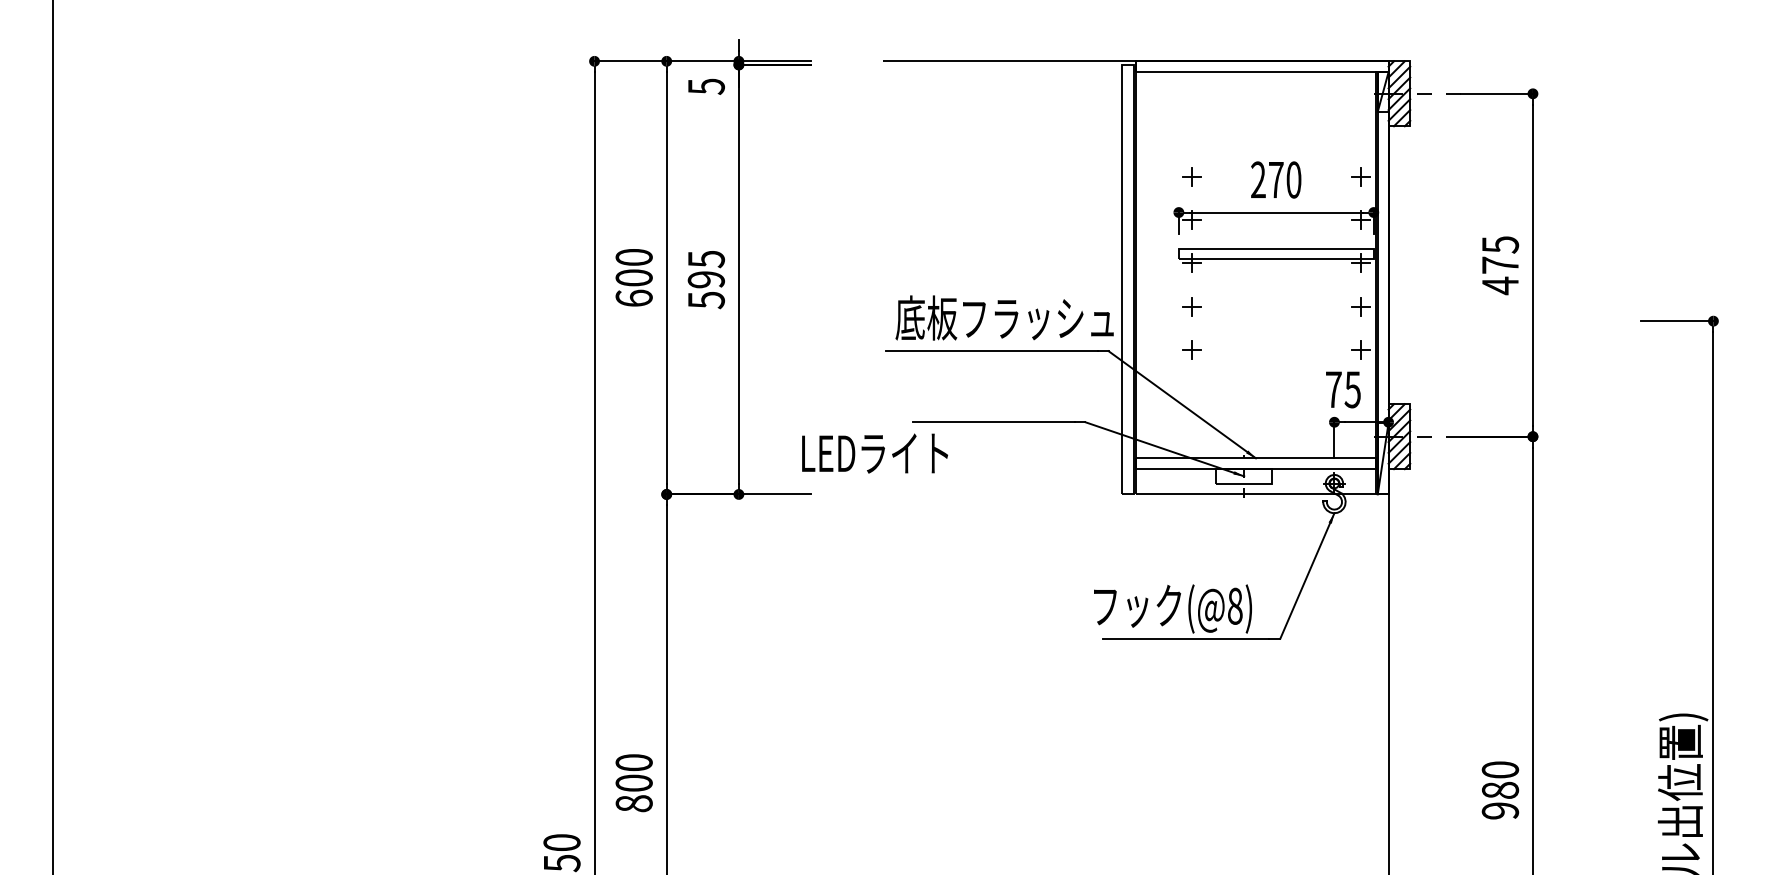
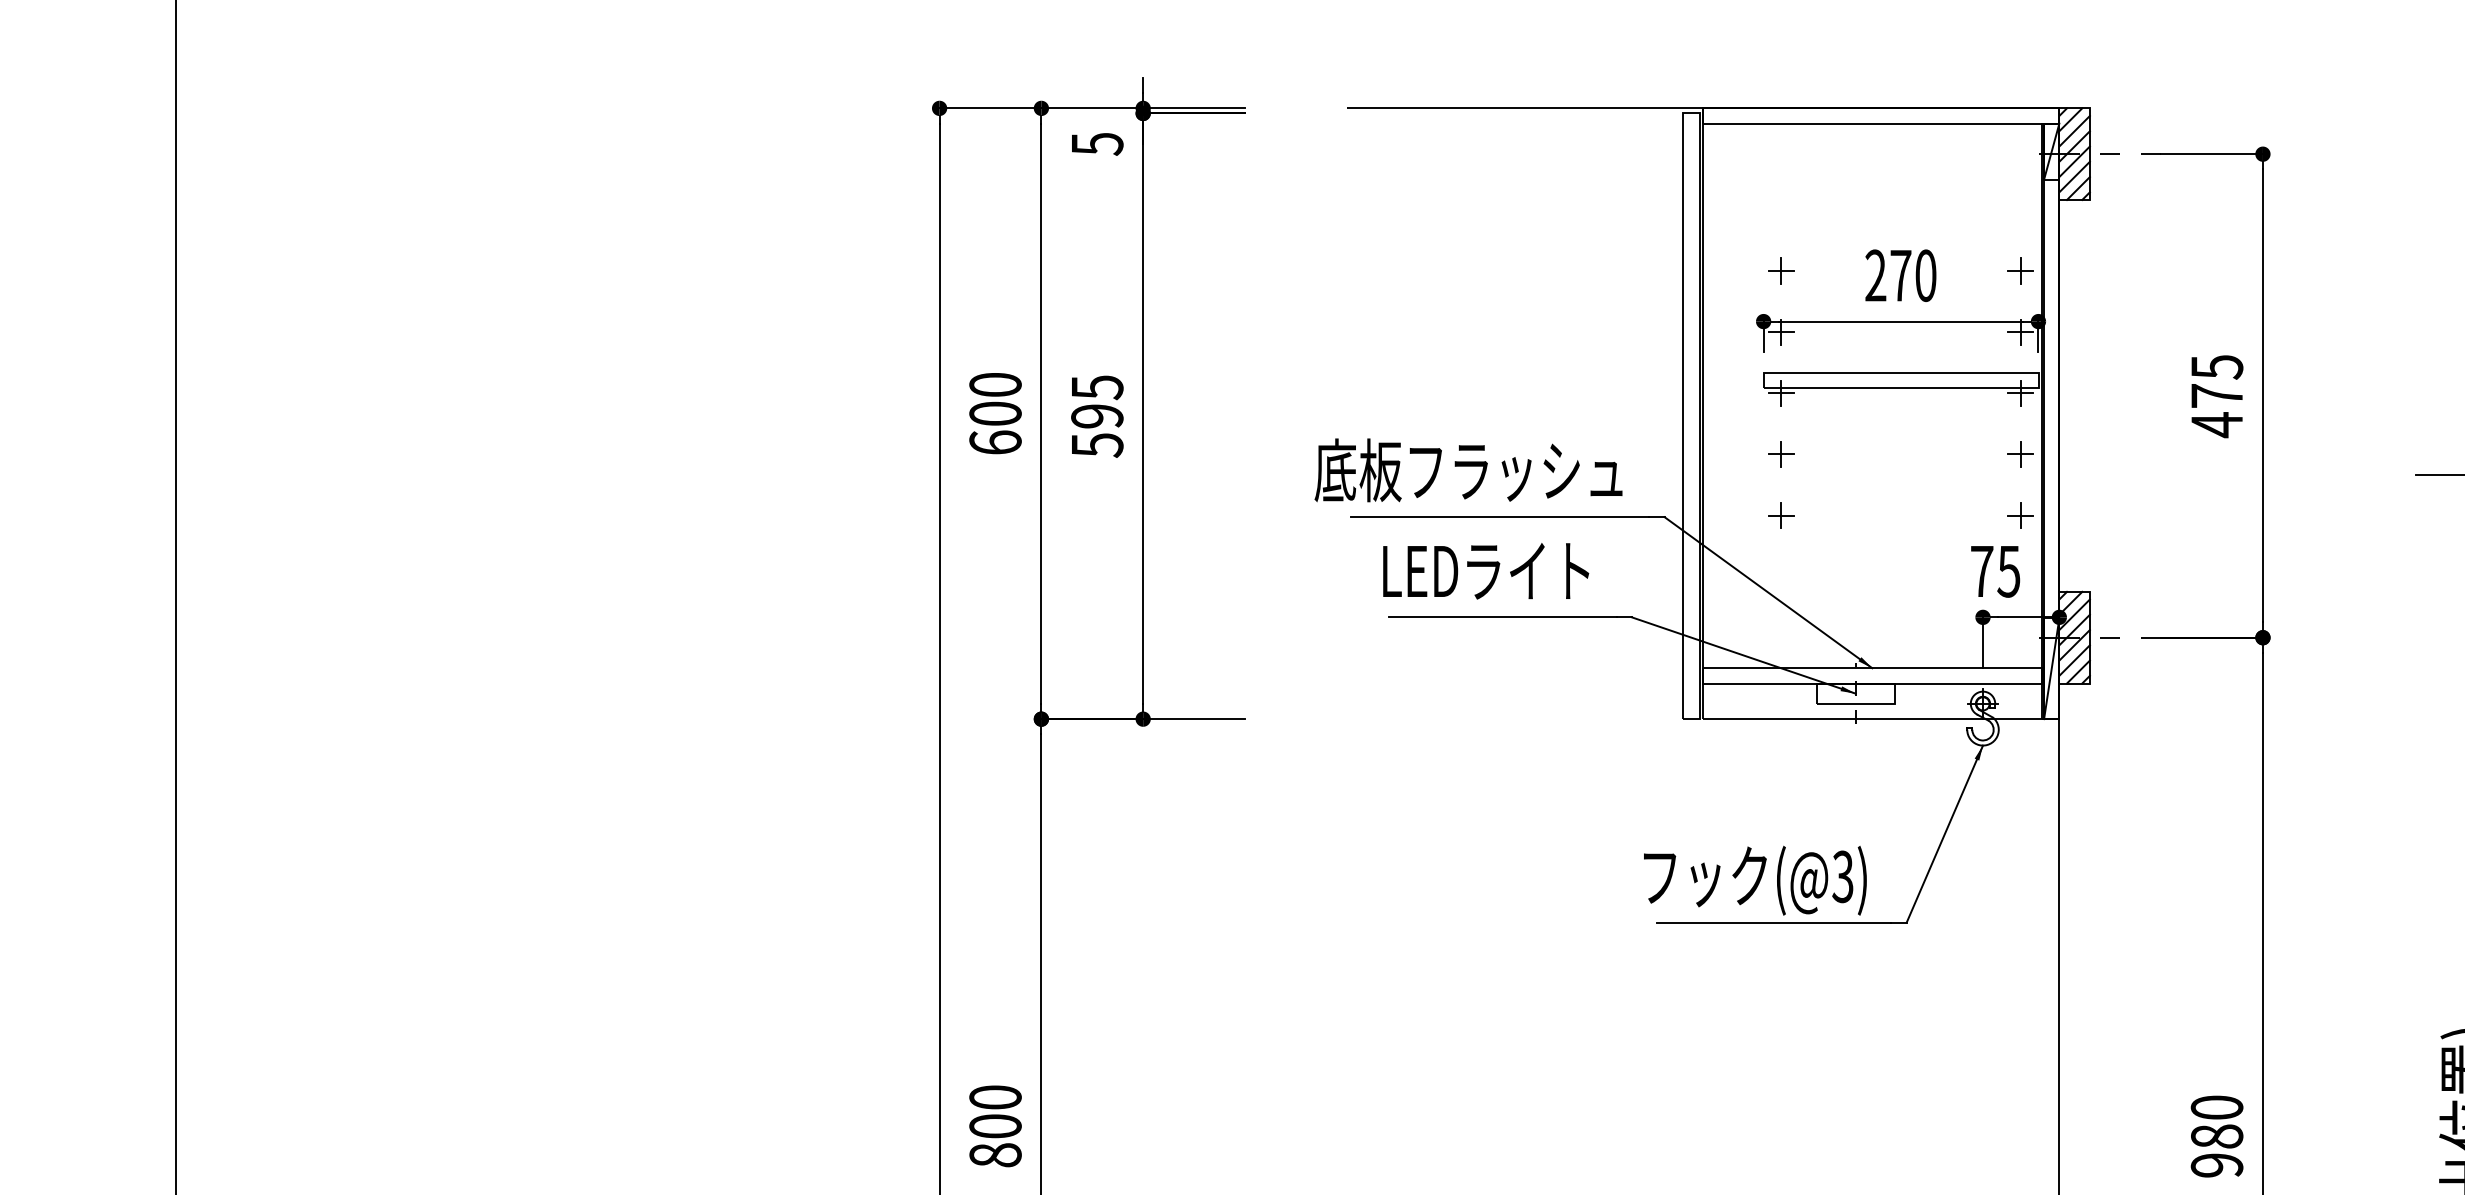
text: (1004, 317) -> (1468, 469), moved
text: (874, 453) -> (1485, 571), moved
text: (1234, 605) -> (1842, 875), (@8) -> (@3)

